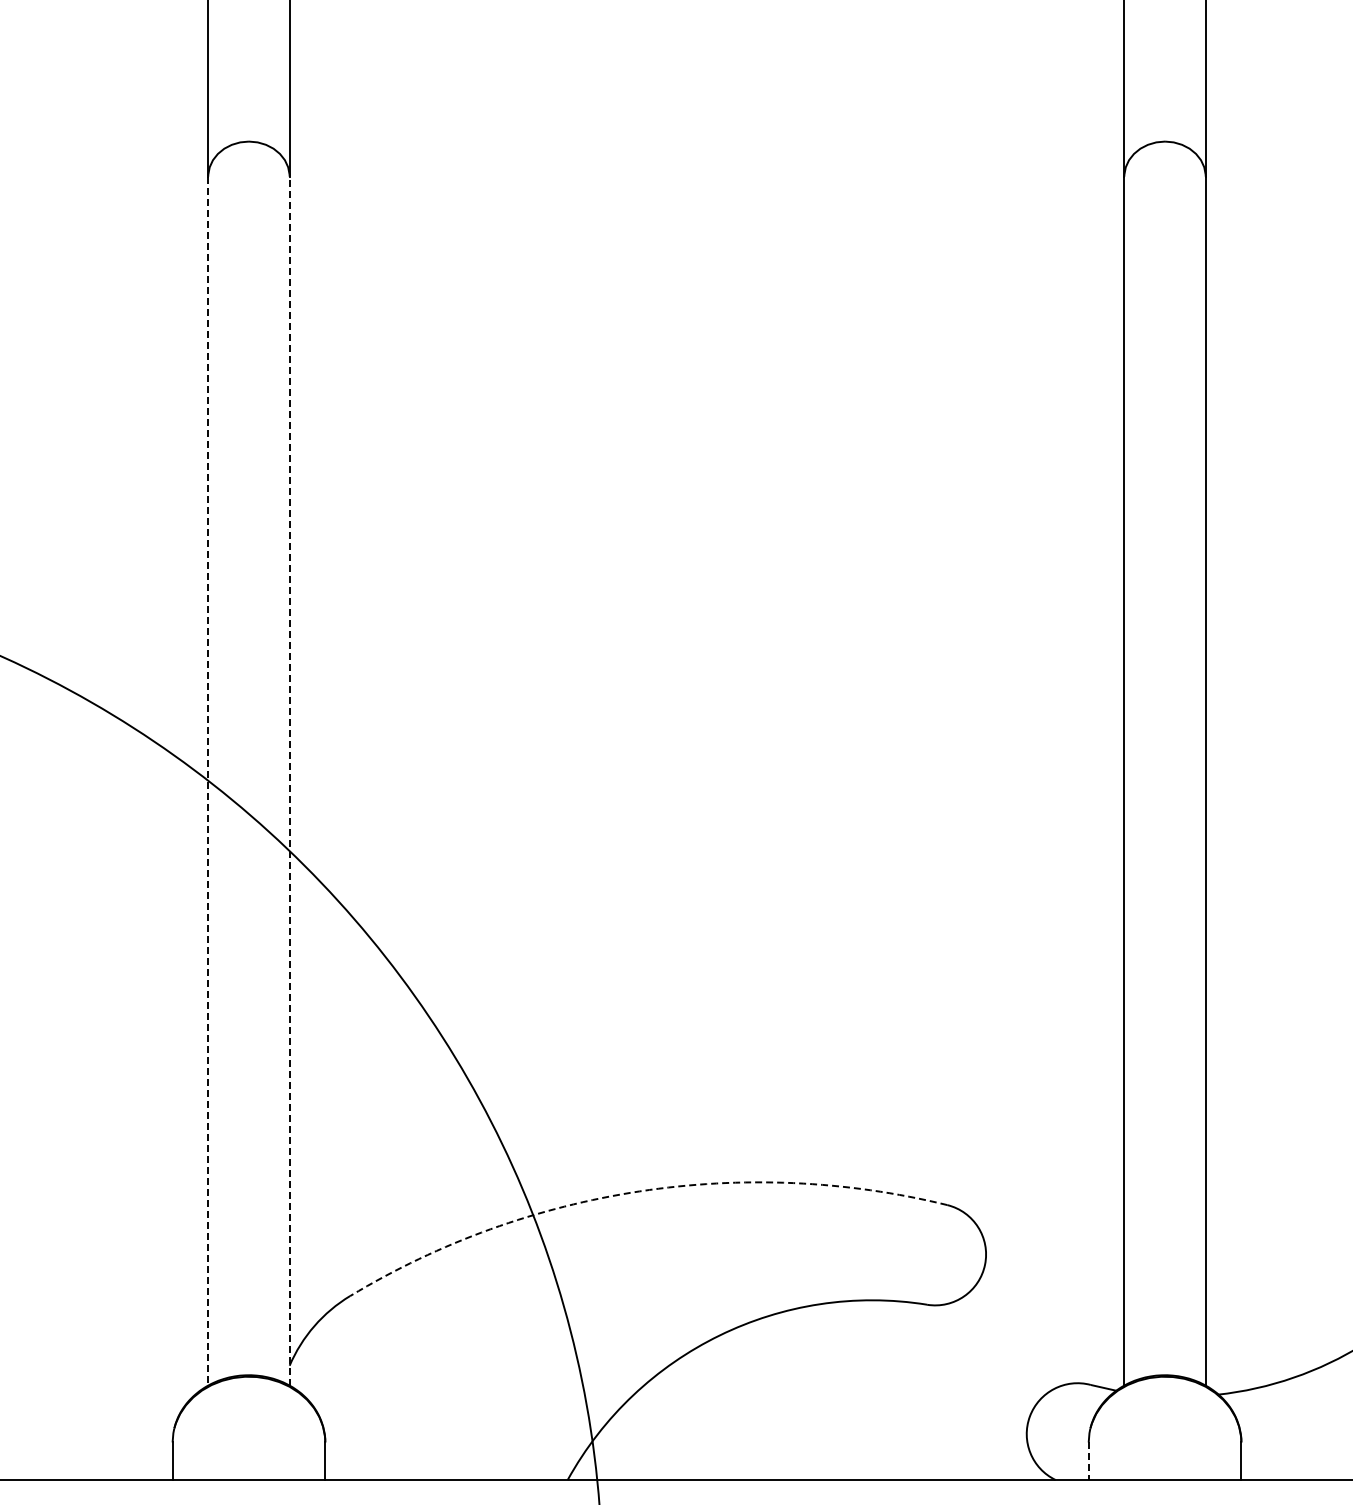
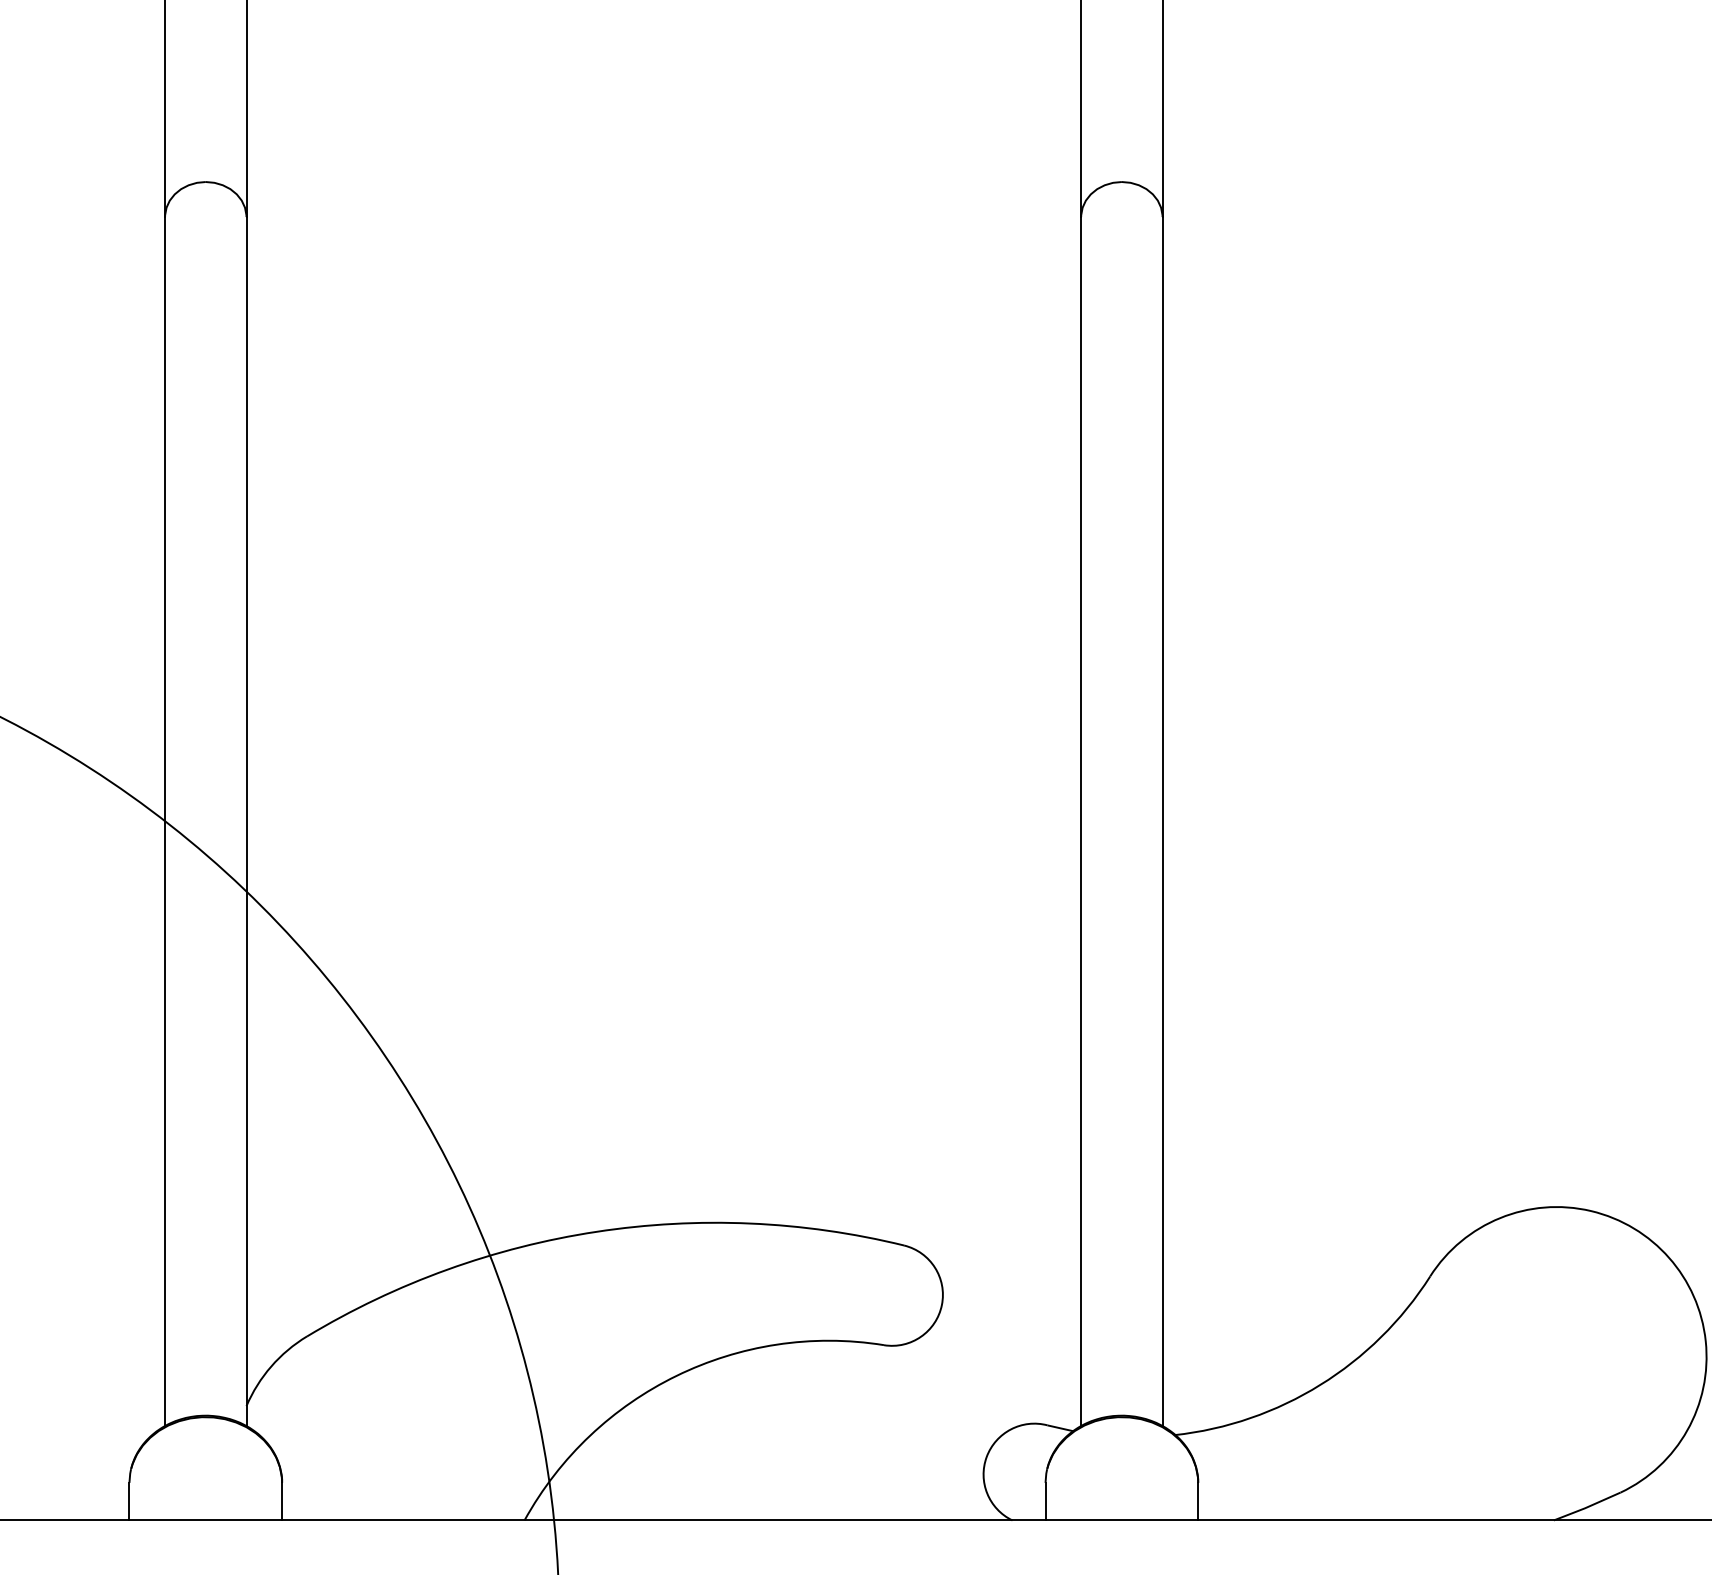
line: (208, 781) -> (165, 821), dashed -> solid
line: (289, 781) -> (246, 821), dashed -> solid
arc: (639, 1191) -> (596, 1231), dashed -> solid
line: (1088, 1461) -> (1045, 1501), dashed -> solid

